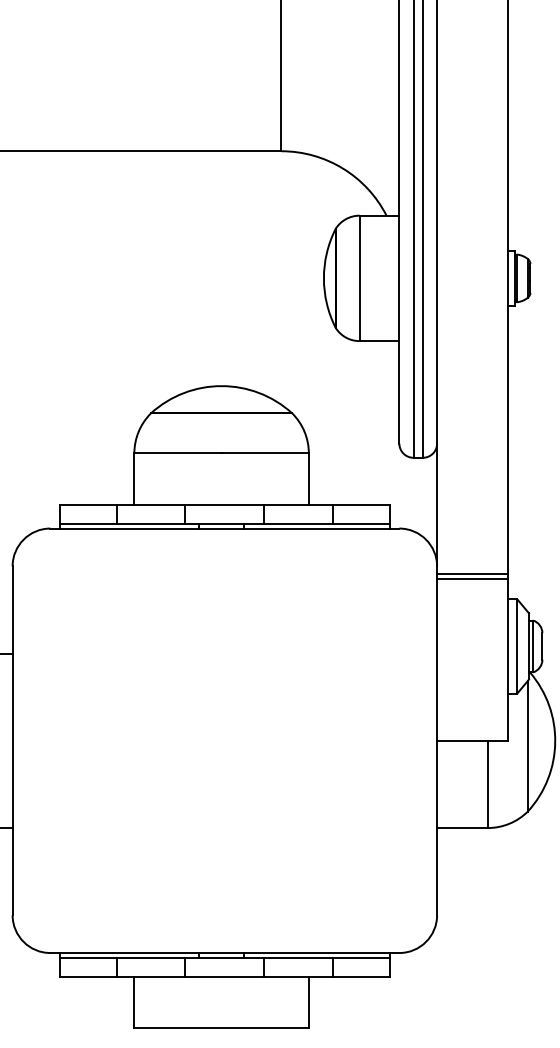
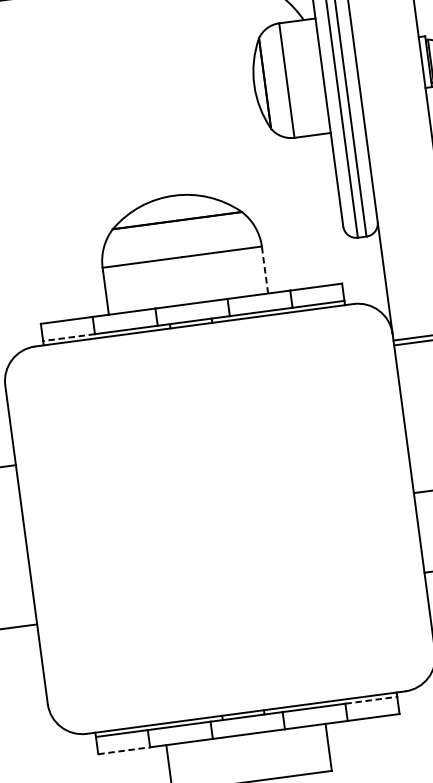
line: (308, 479) -> (264, 270), solid -> dashed
line: (87, 523) -> (68, 337), solid -> dashed
line: (362, 957) -> (372, 699), solid -> dashed
line: (88, 976) -> (124, 750), solid -> dashed

